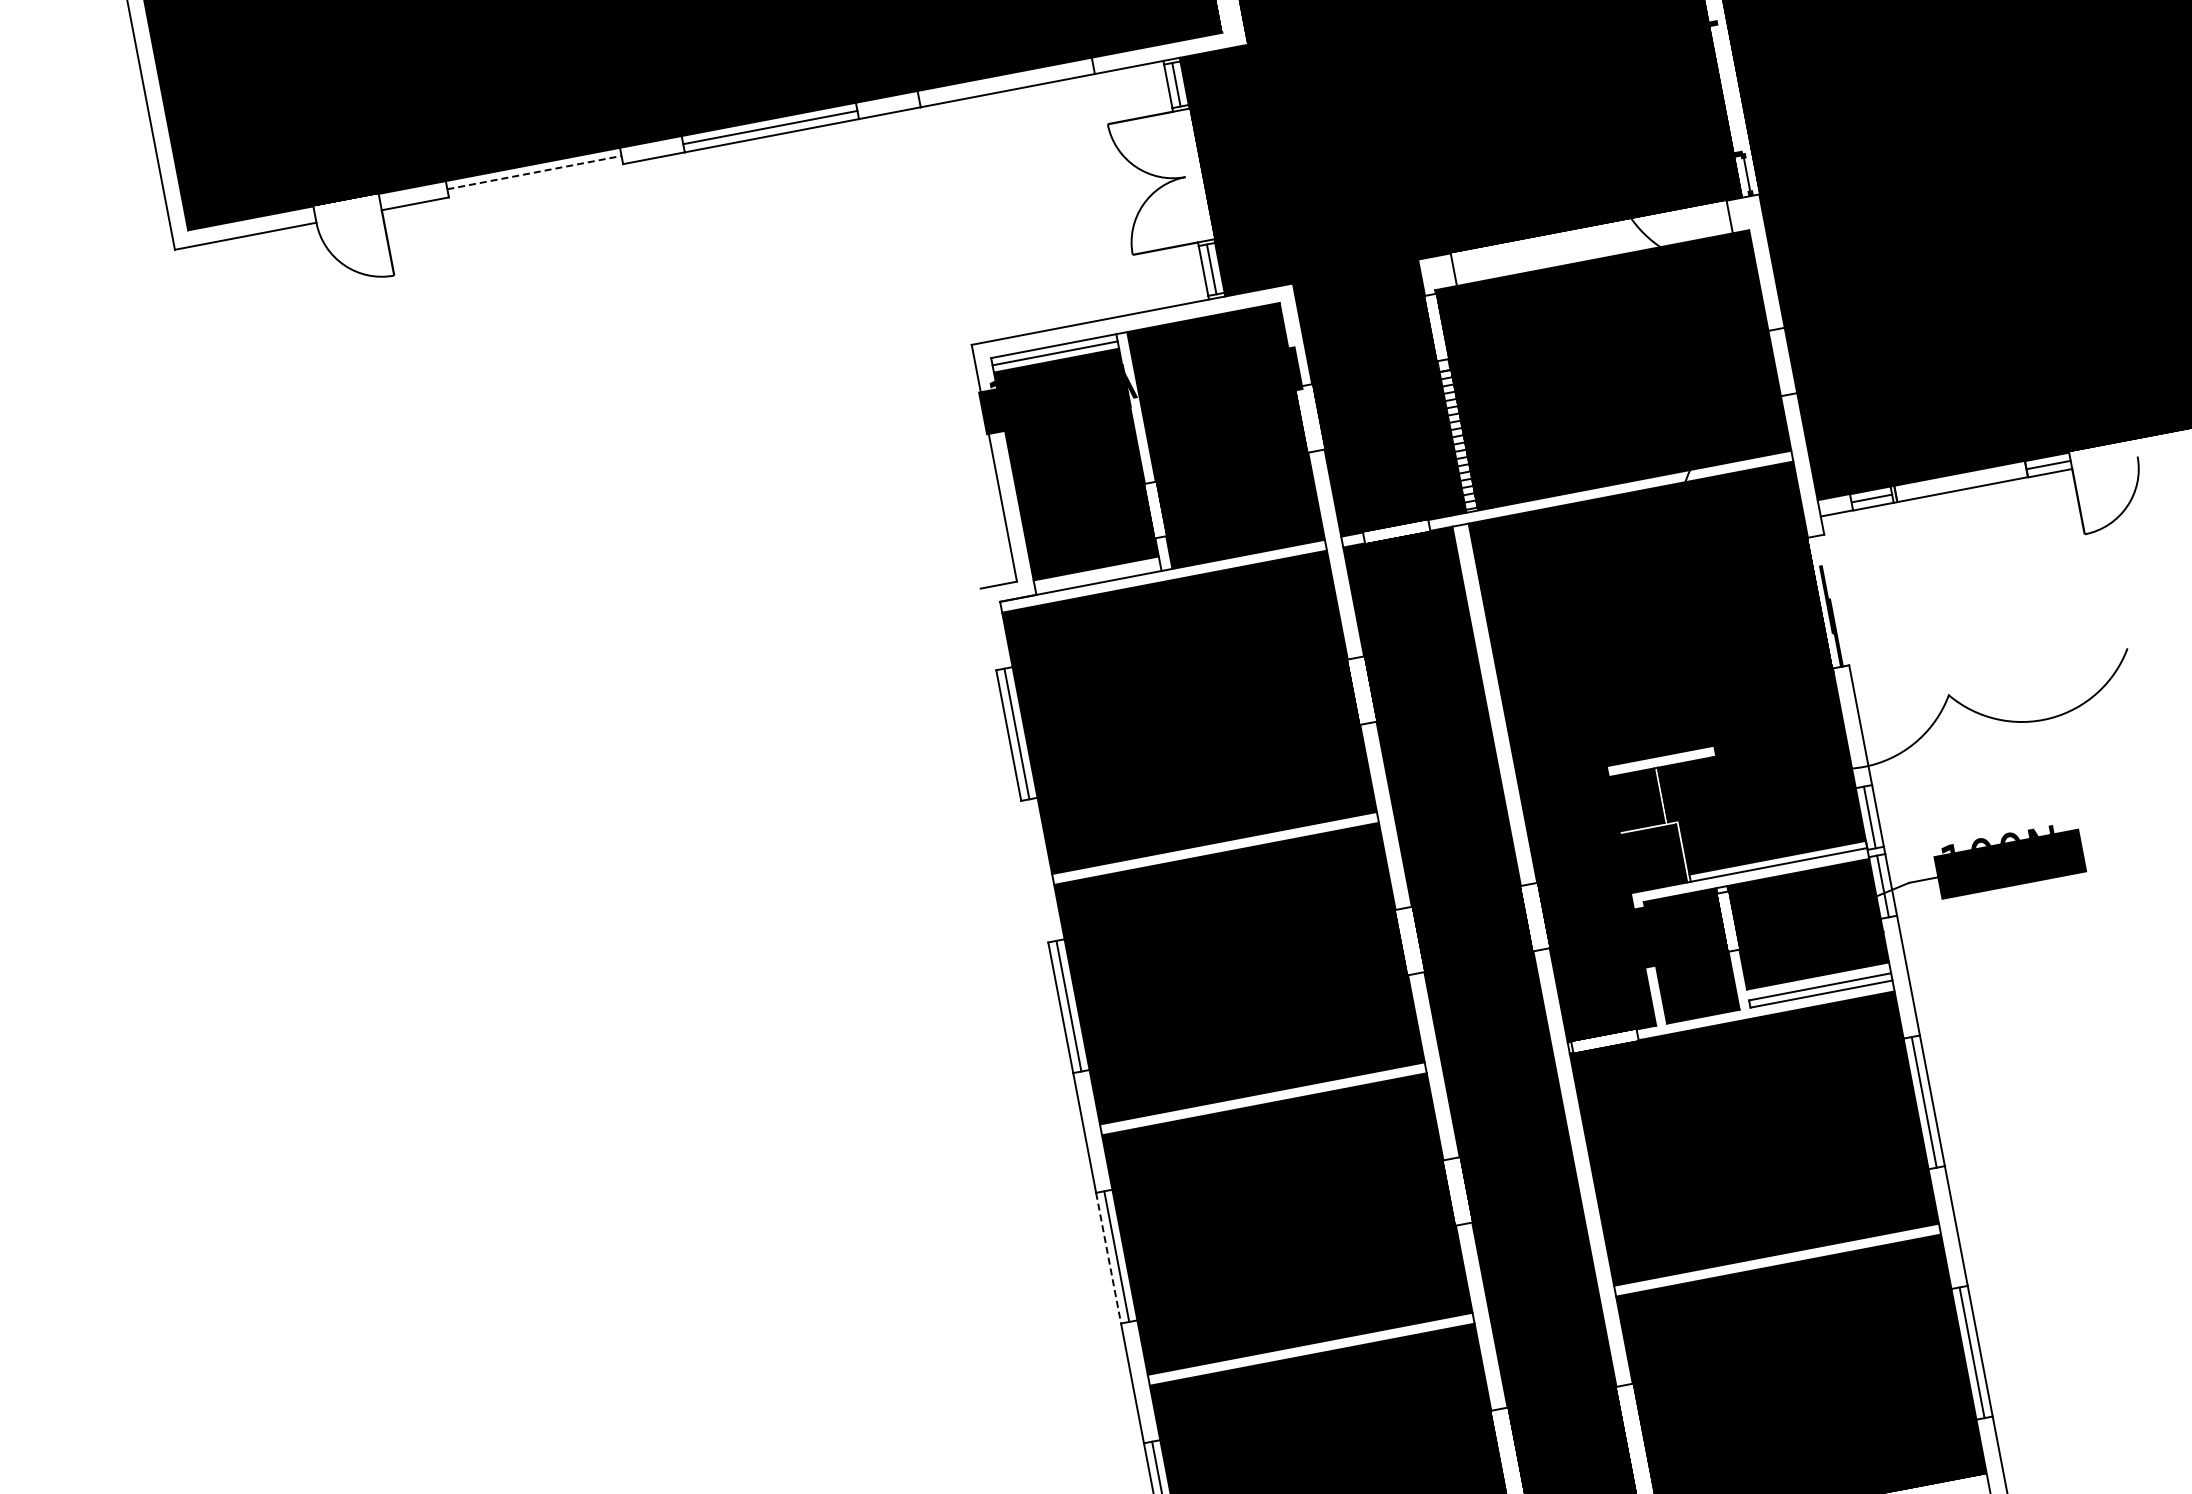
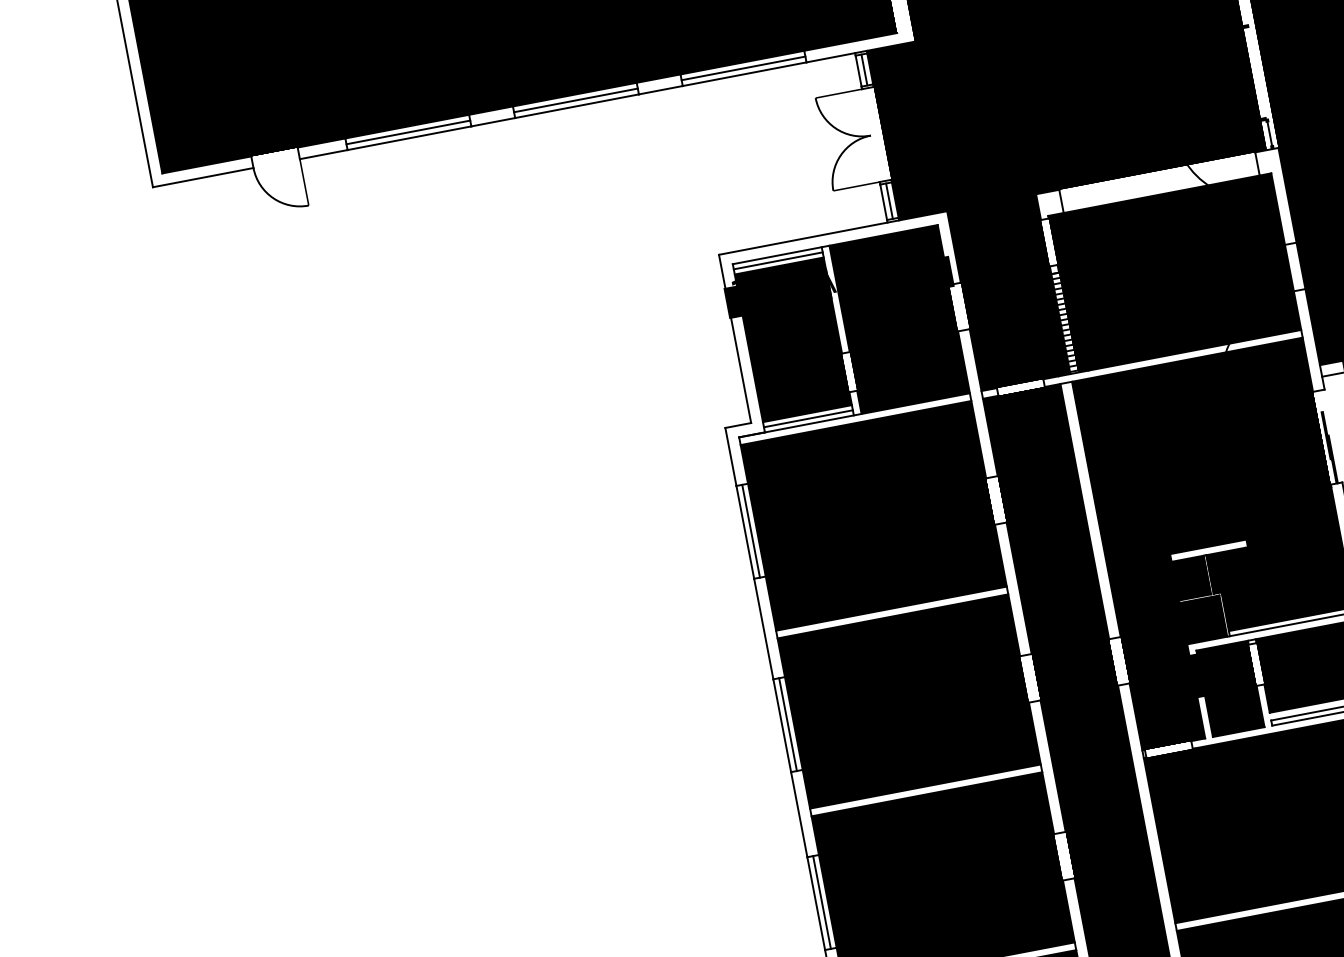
line: (1006, 82) -> (743, 68), added
line: (534, 172) -> (408, 132), dashed -> solid
line: (535, 180) -> (409, 138), added
line: (1097, 575) -> (808, 418), added
line: (988, 629) -> (730, 457), added
line: (1034, 871) -> (763, 628), added
line: (1108, 1258) -> (816, 903), dashed -> solid

